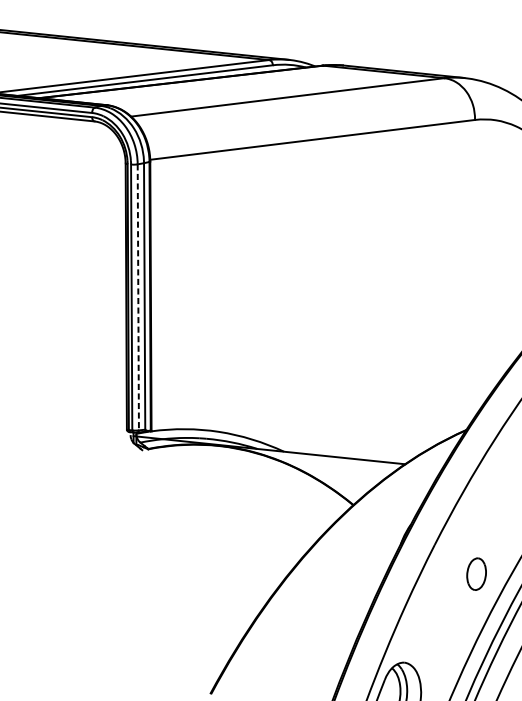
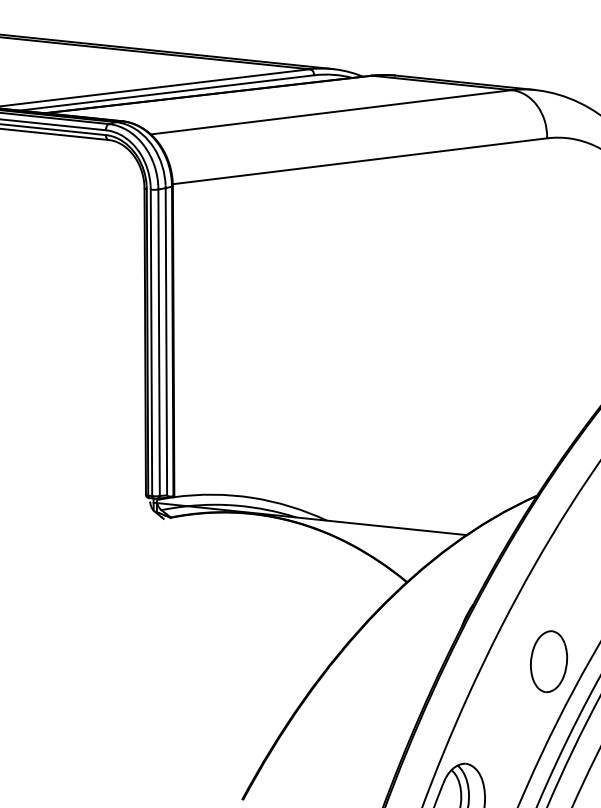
line: (138, 298) -> (159, 343), dashed -> solid
part: (476, 573) -> (548, 661), size x1.67

